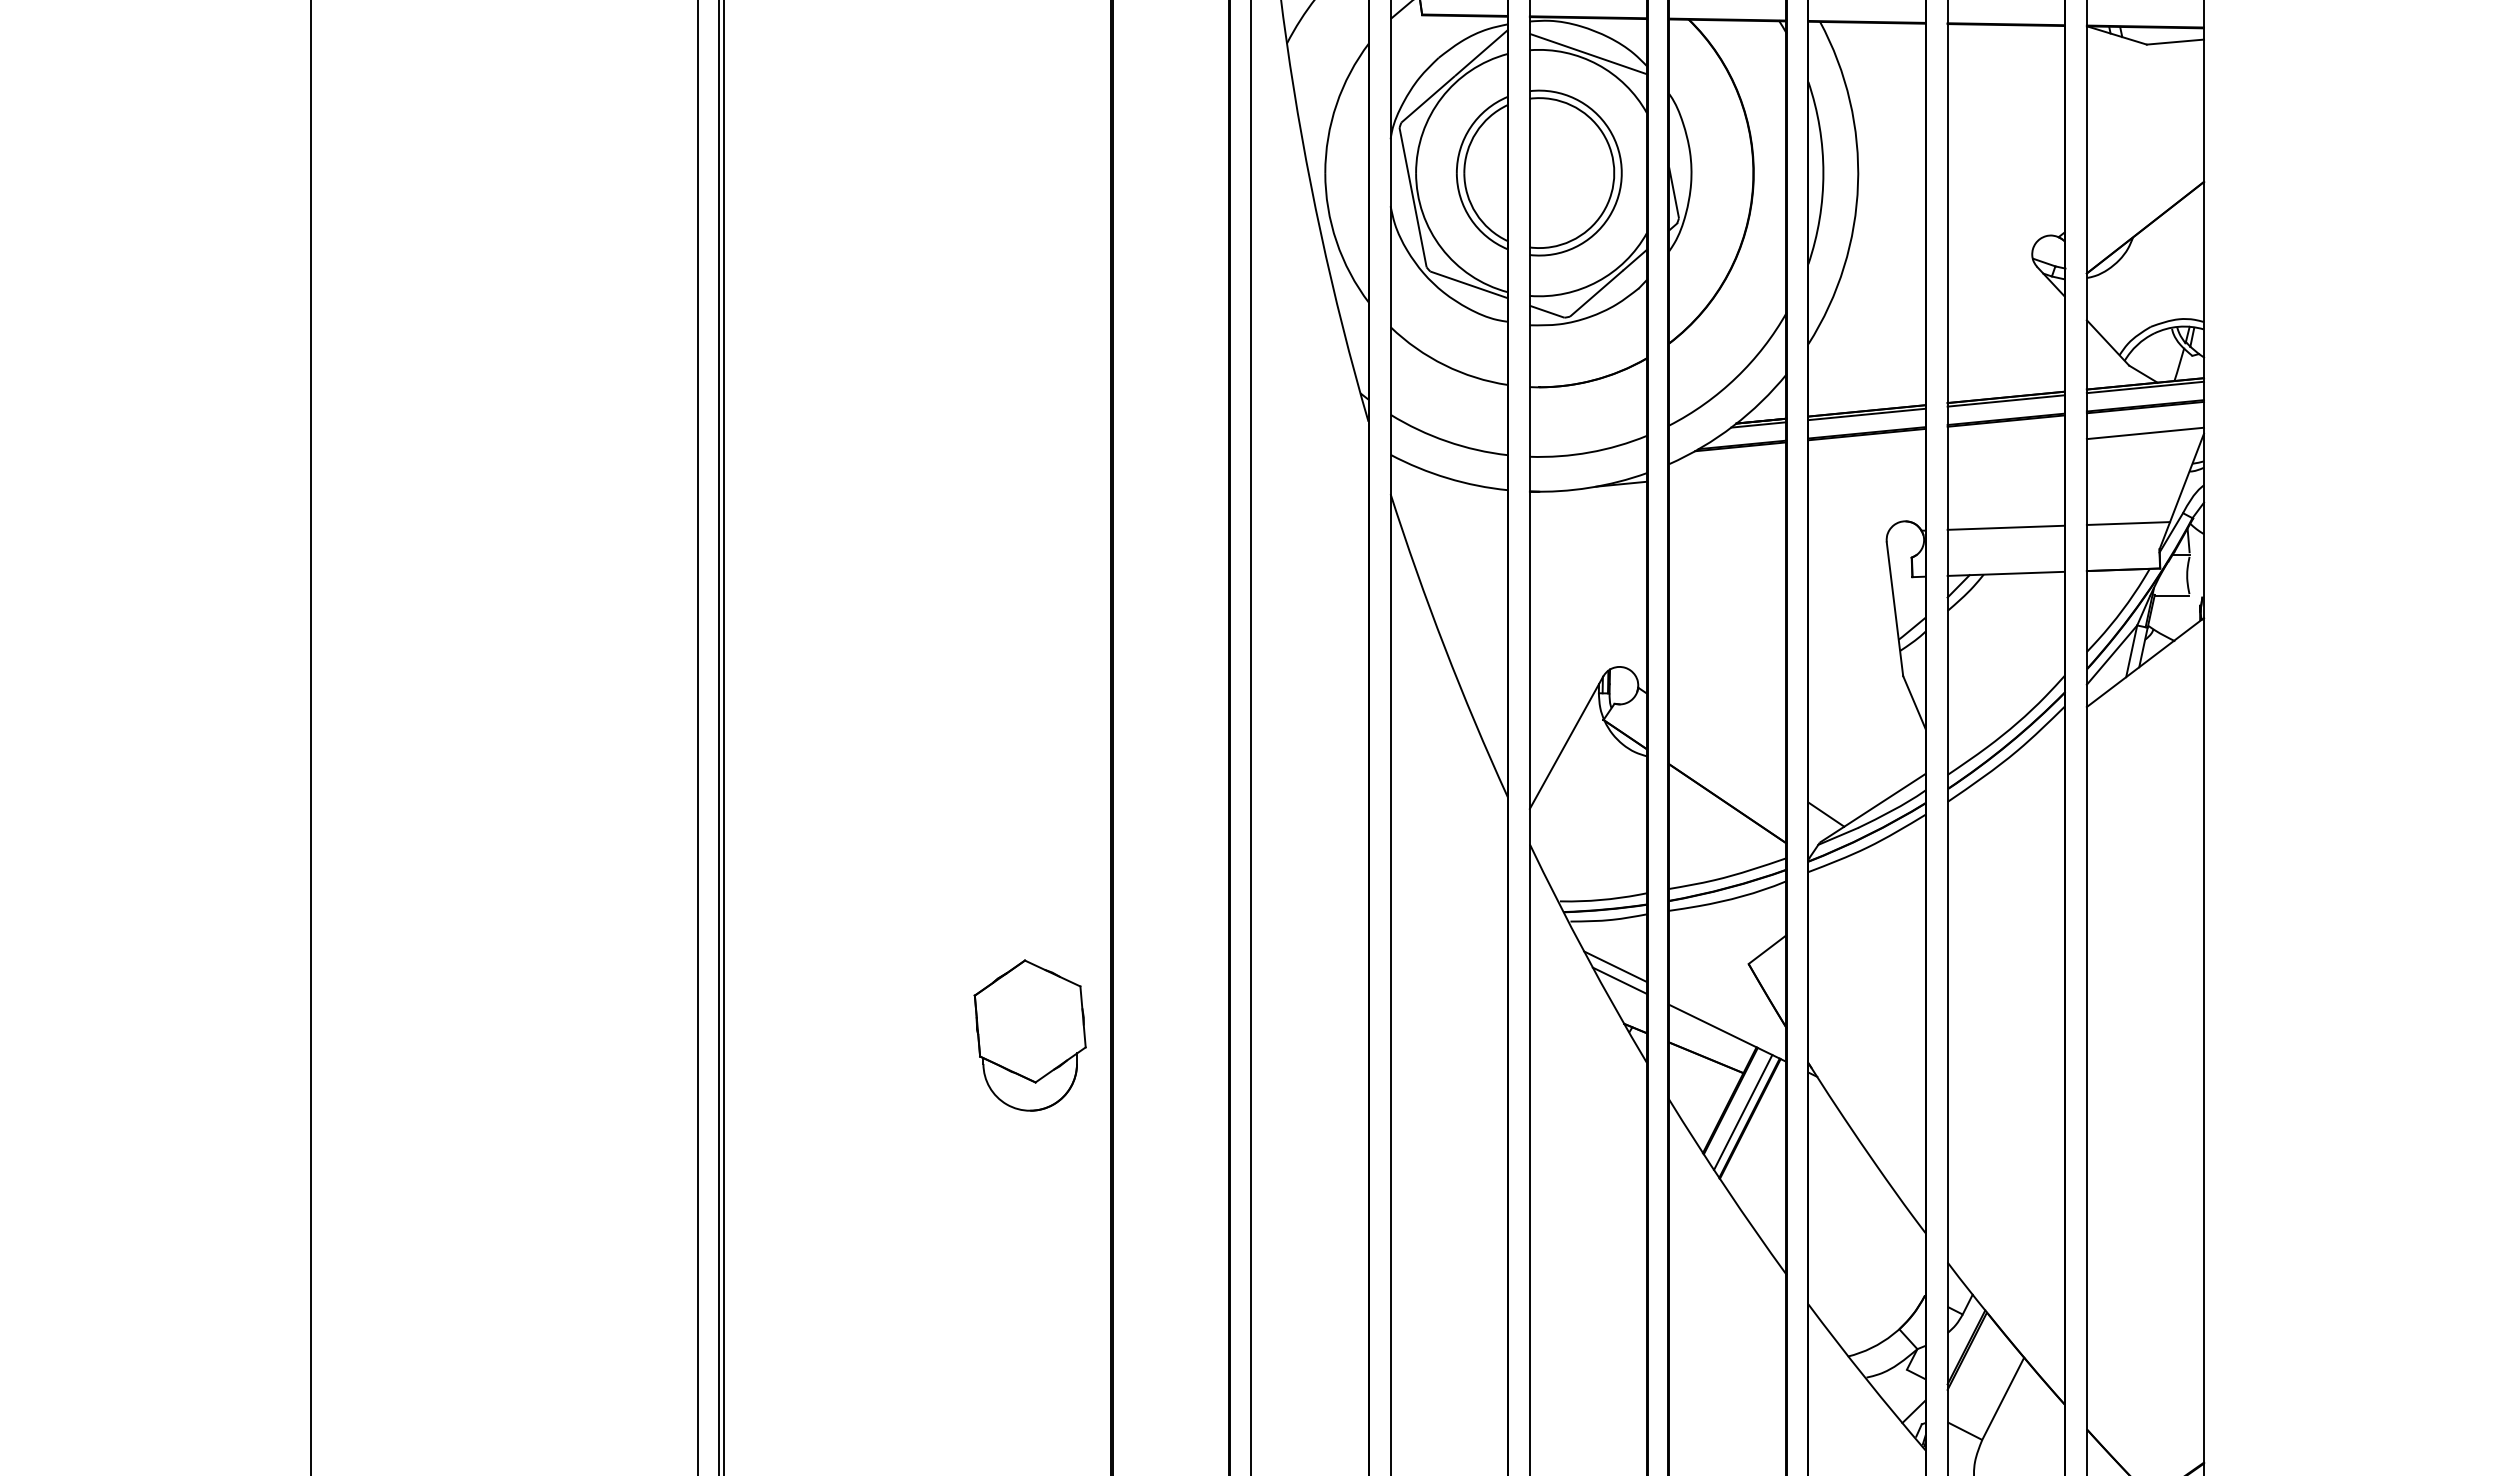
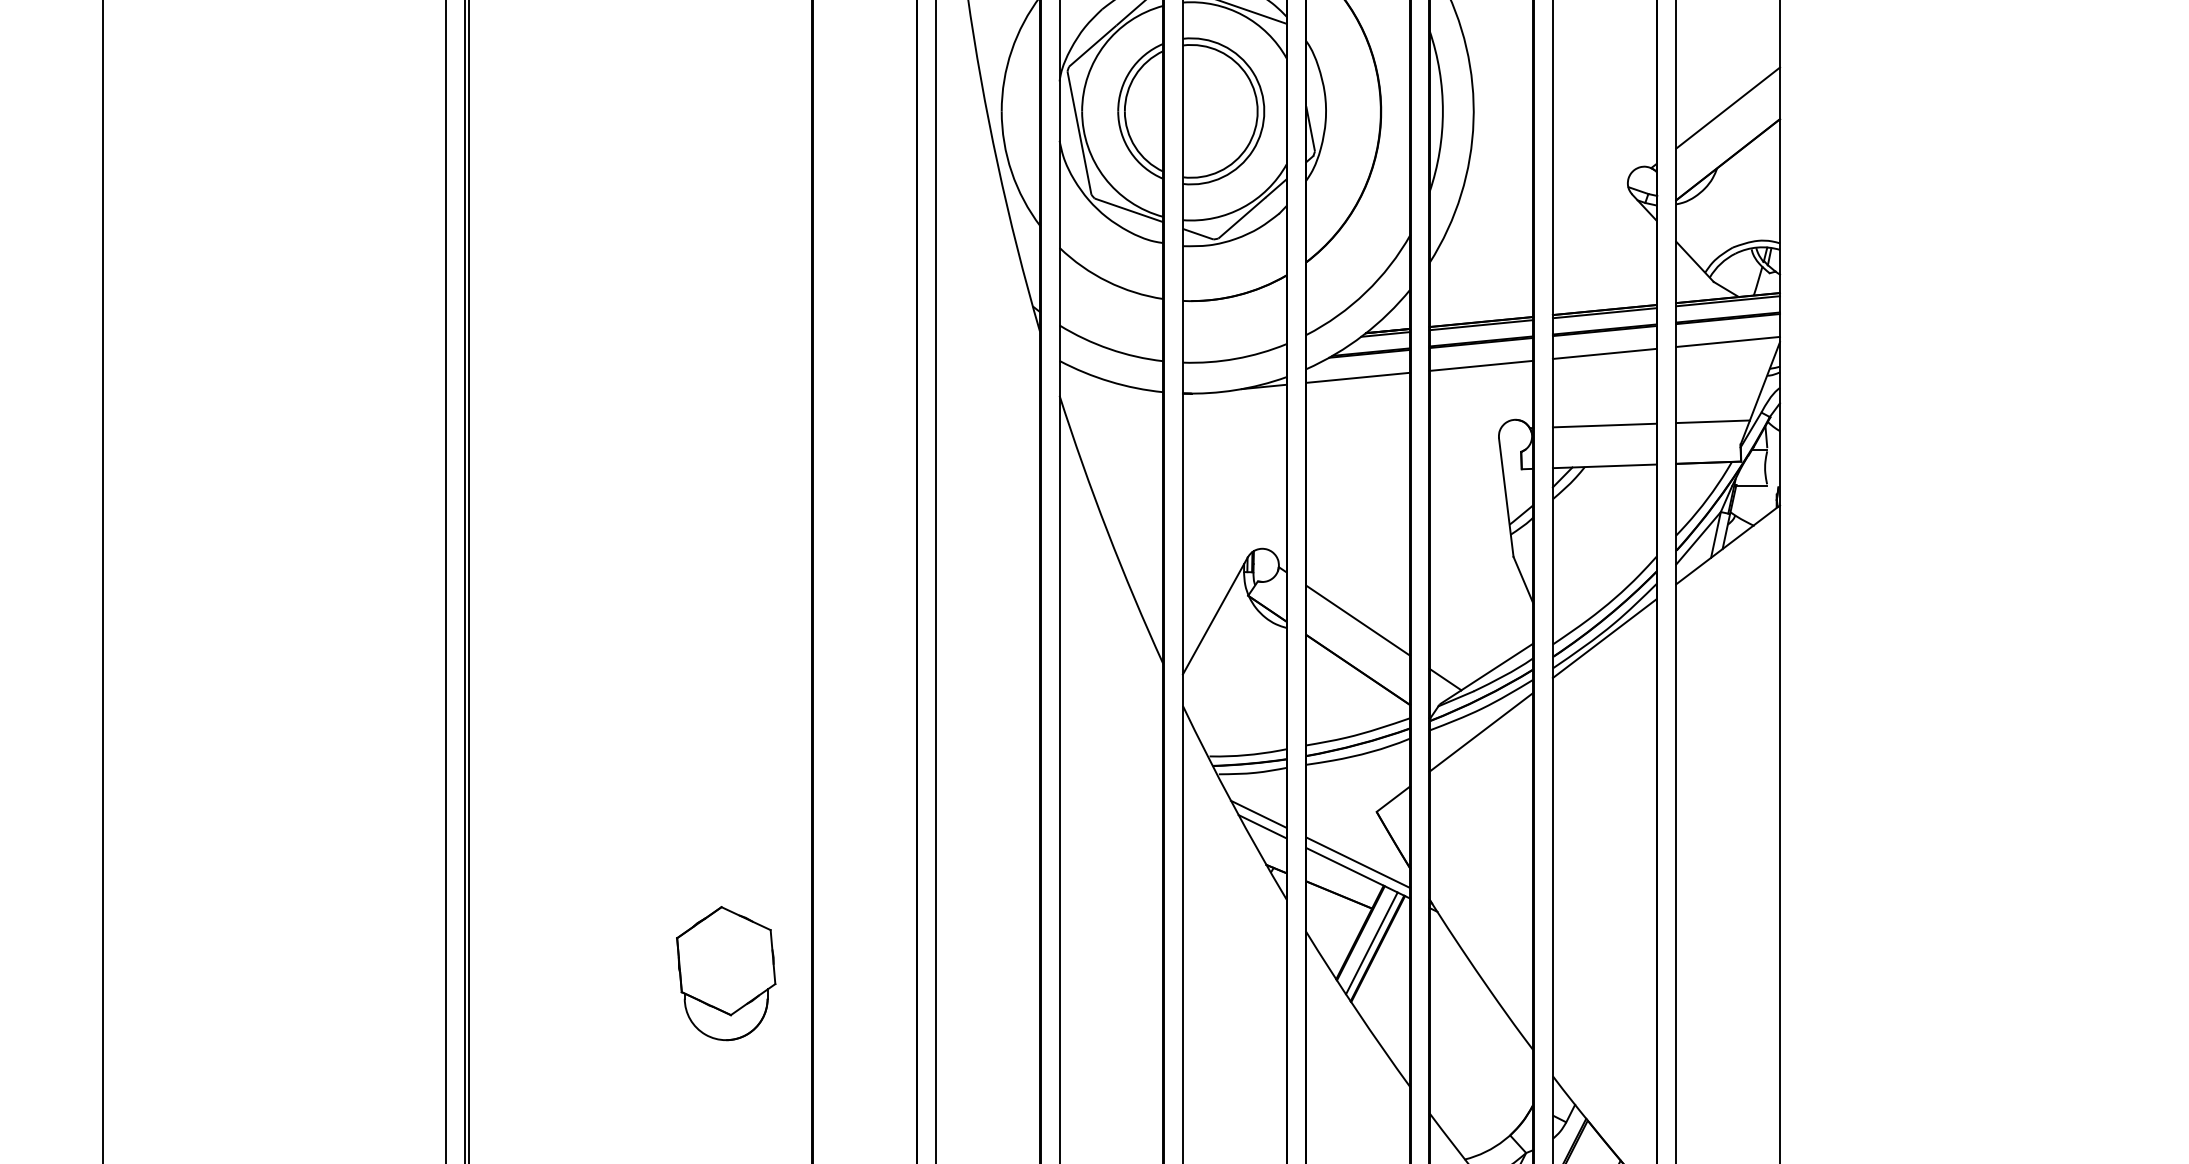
line: (2145, 169) -> (1728, 108), added
line: (2005, 446) -> (1604, 353), added
line: (1866, 460) -> (1481, 365), added
line: (1727, 473) -> (1357, 377), added
line: (1727, 747) -> (1357, 620), added
line: (2005, 767) -> (1604, 637), added
line: (1866, 873) -> (1481, 731), added
line: (1727, 1020) -> (1357, 861), added
part: (1029, 1035) -> (725, 973), moved

